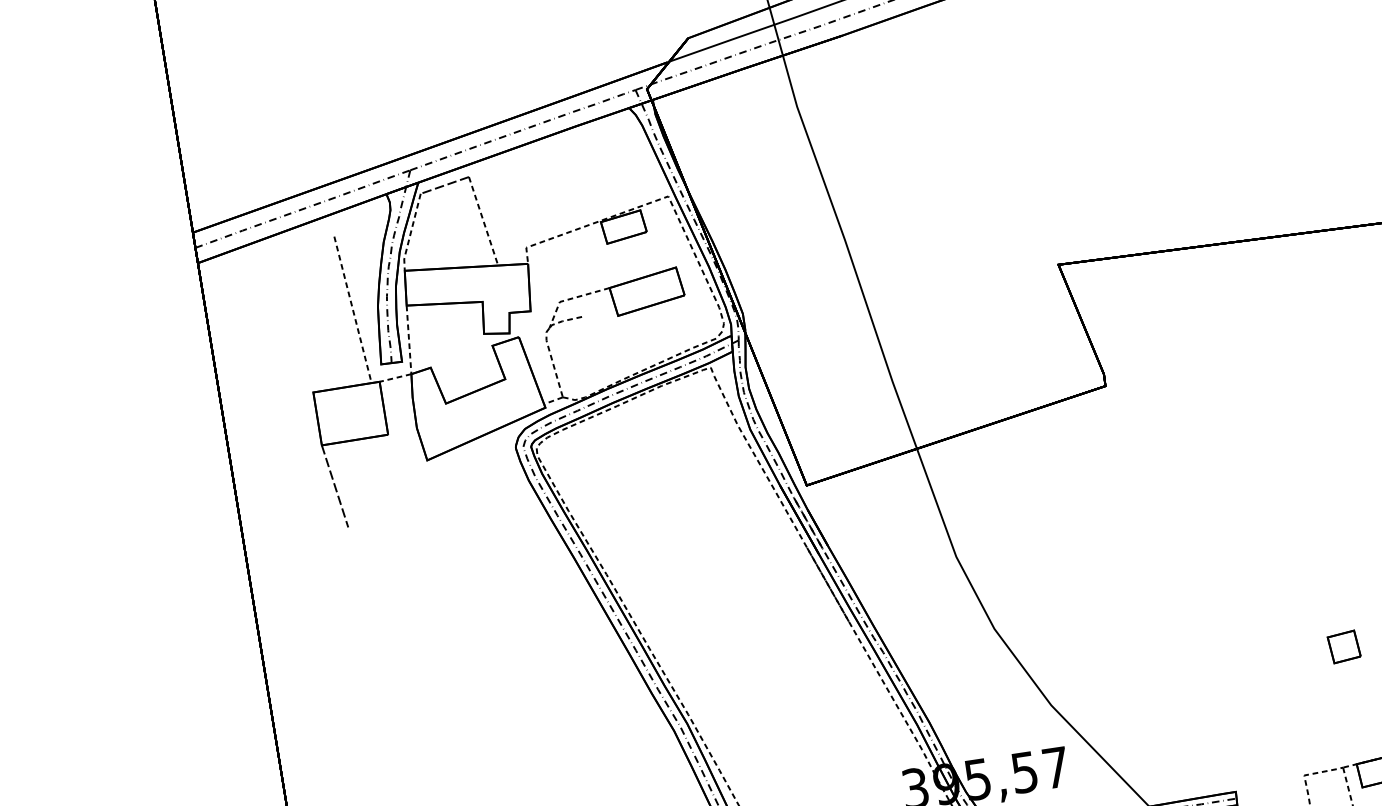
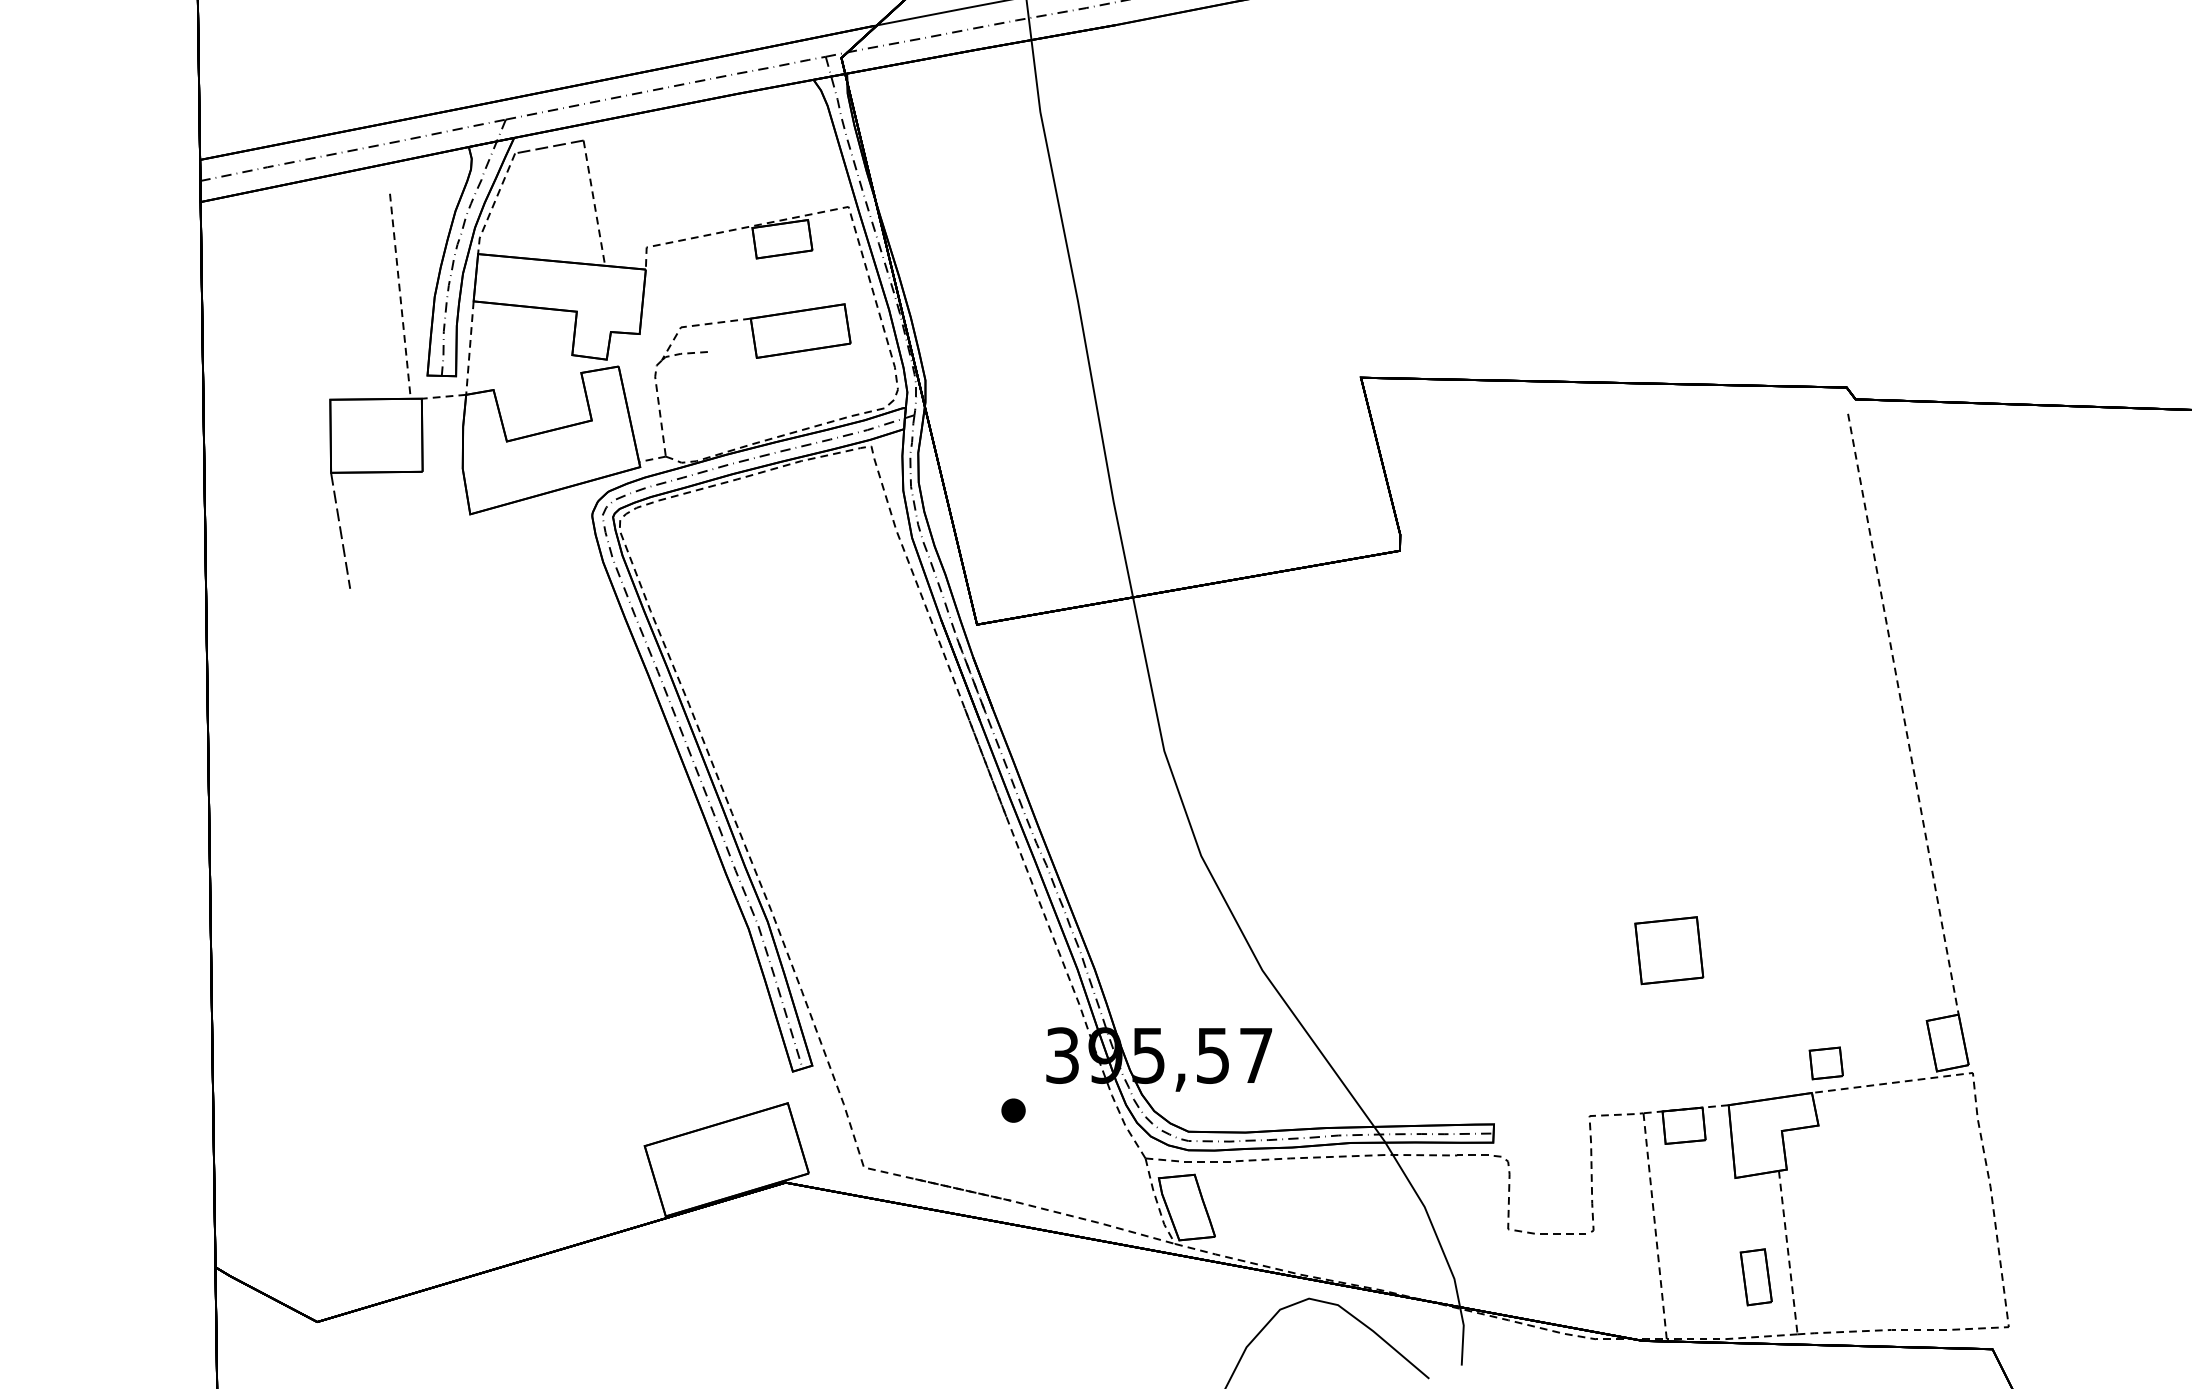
part: (1344, 646) -> (1669, 950), size x1.67

